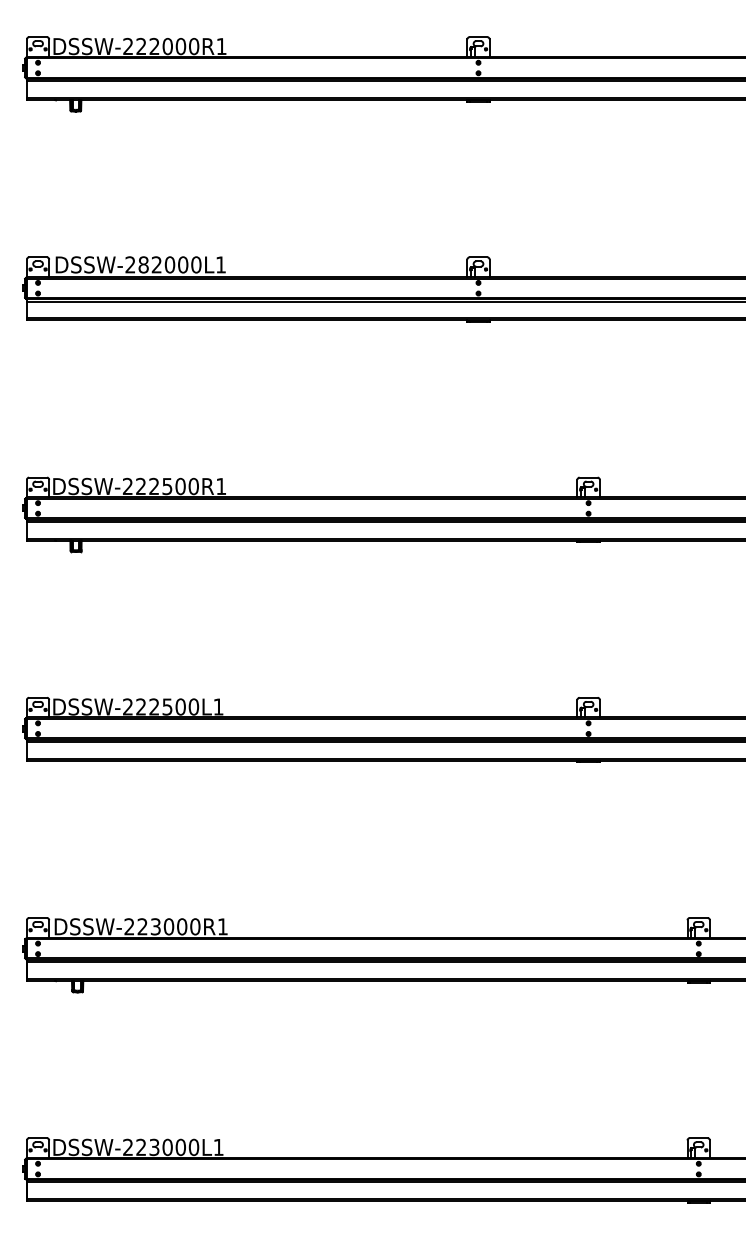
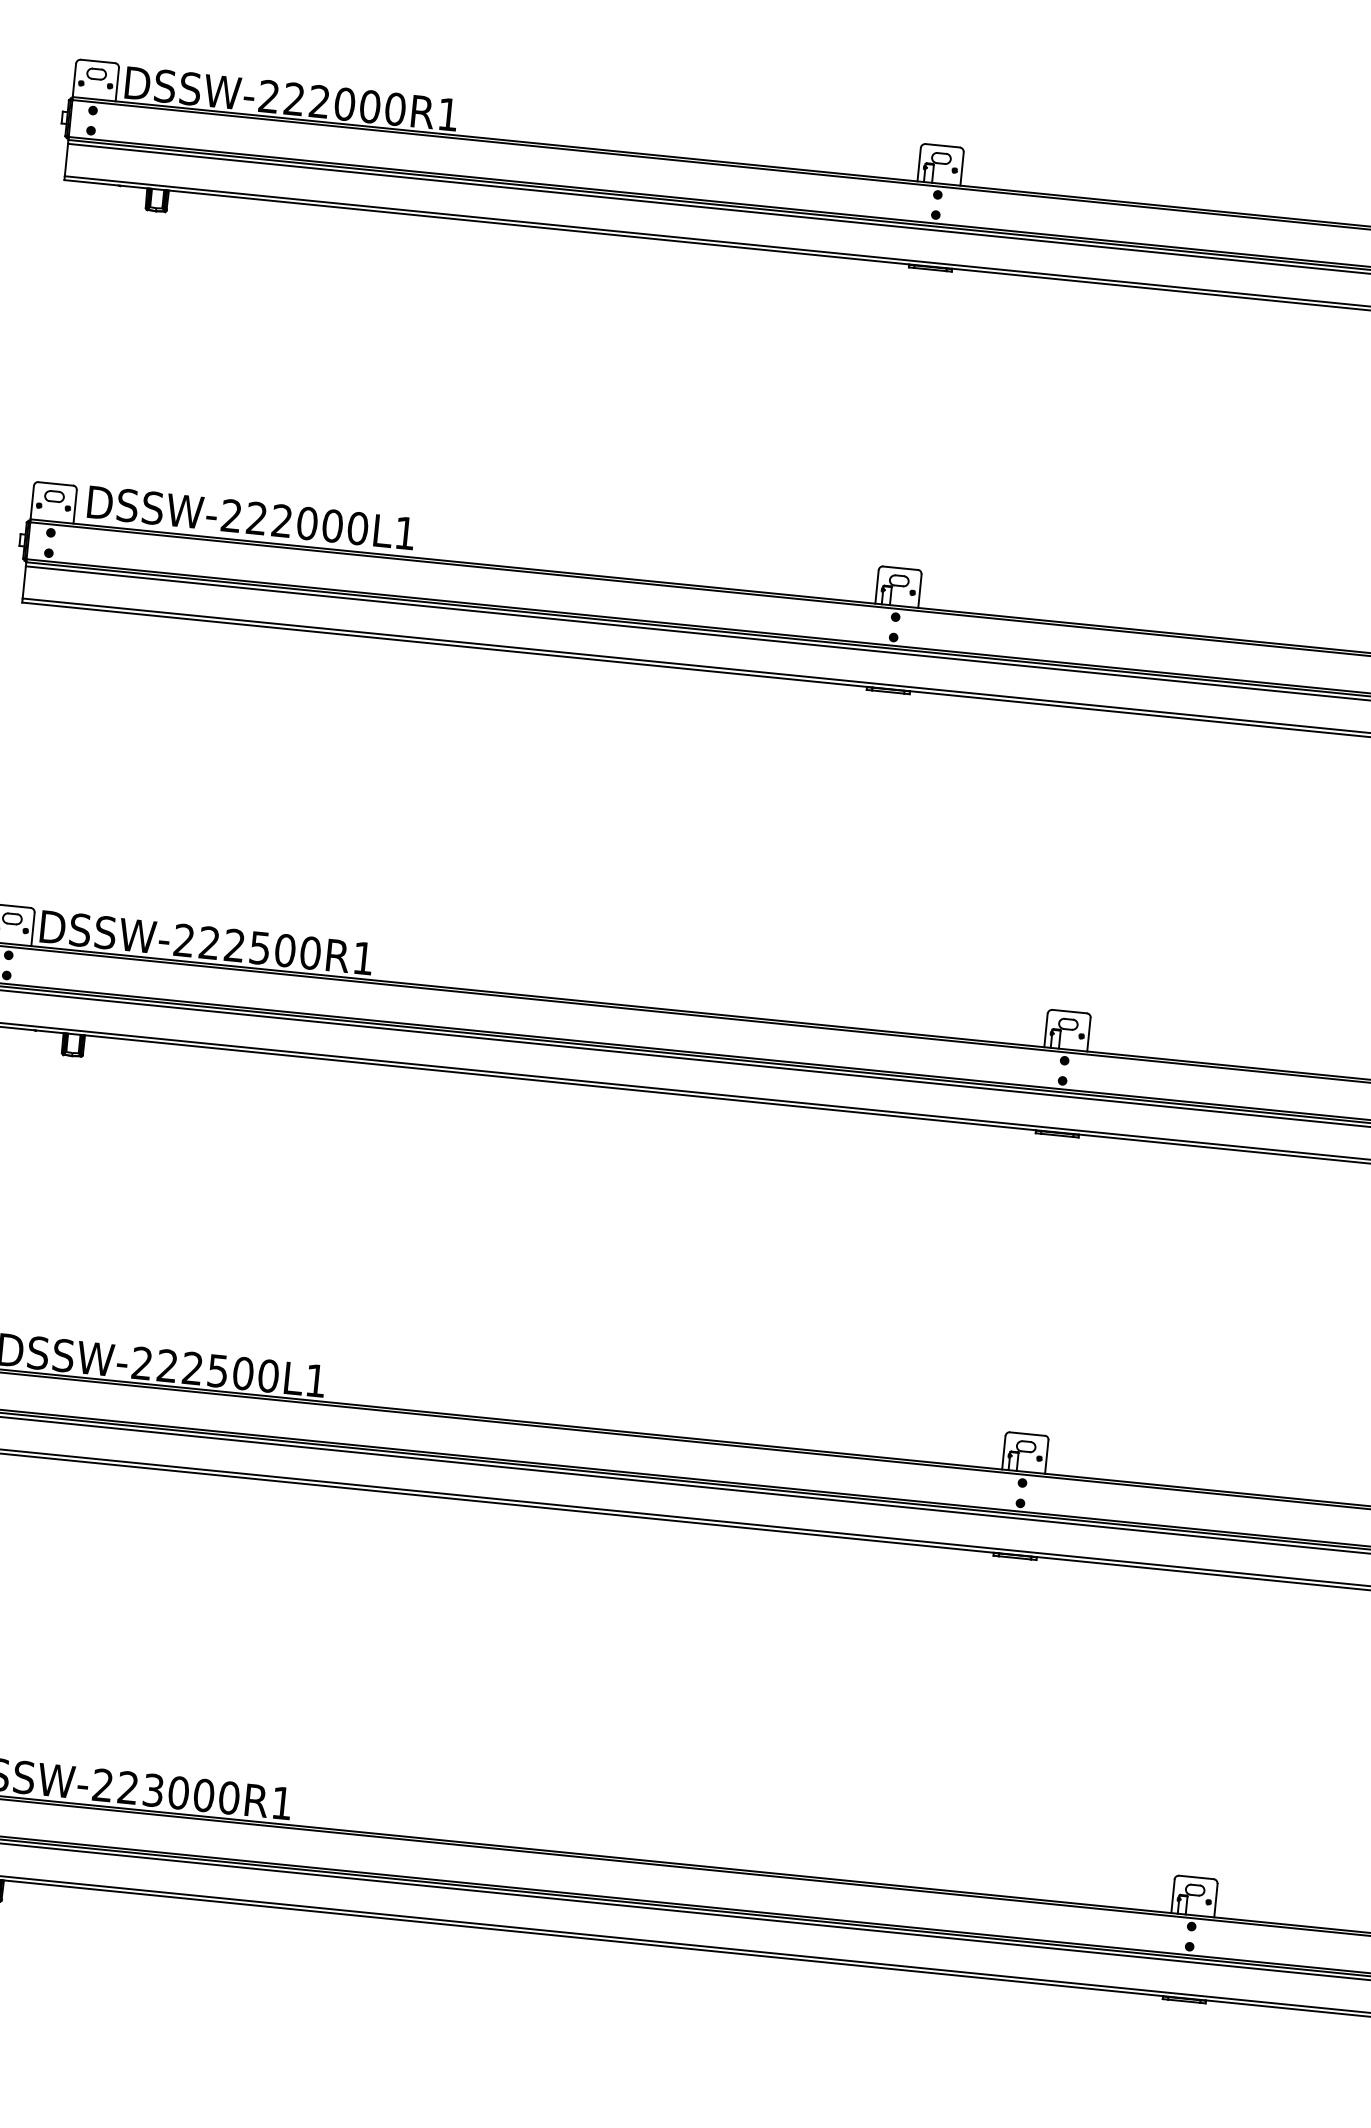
text: (143, 264) -> (256, 517), DSSW-282000L1 -> DSSW-222000L1

